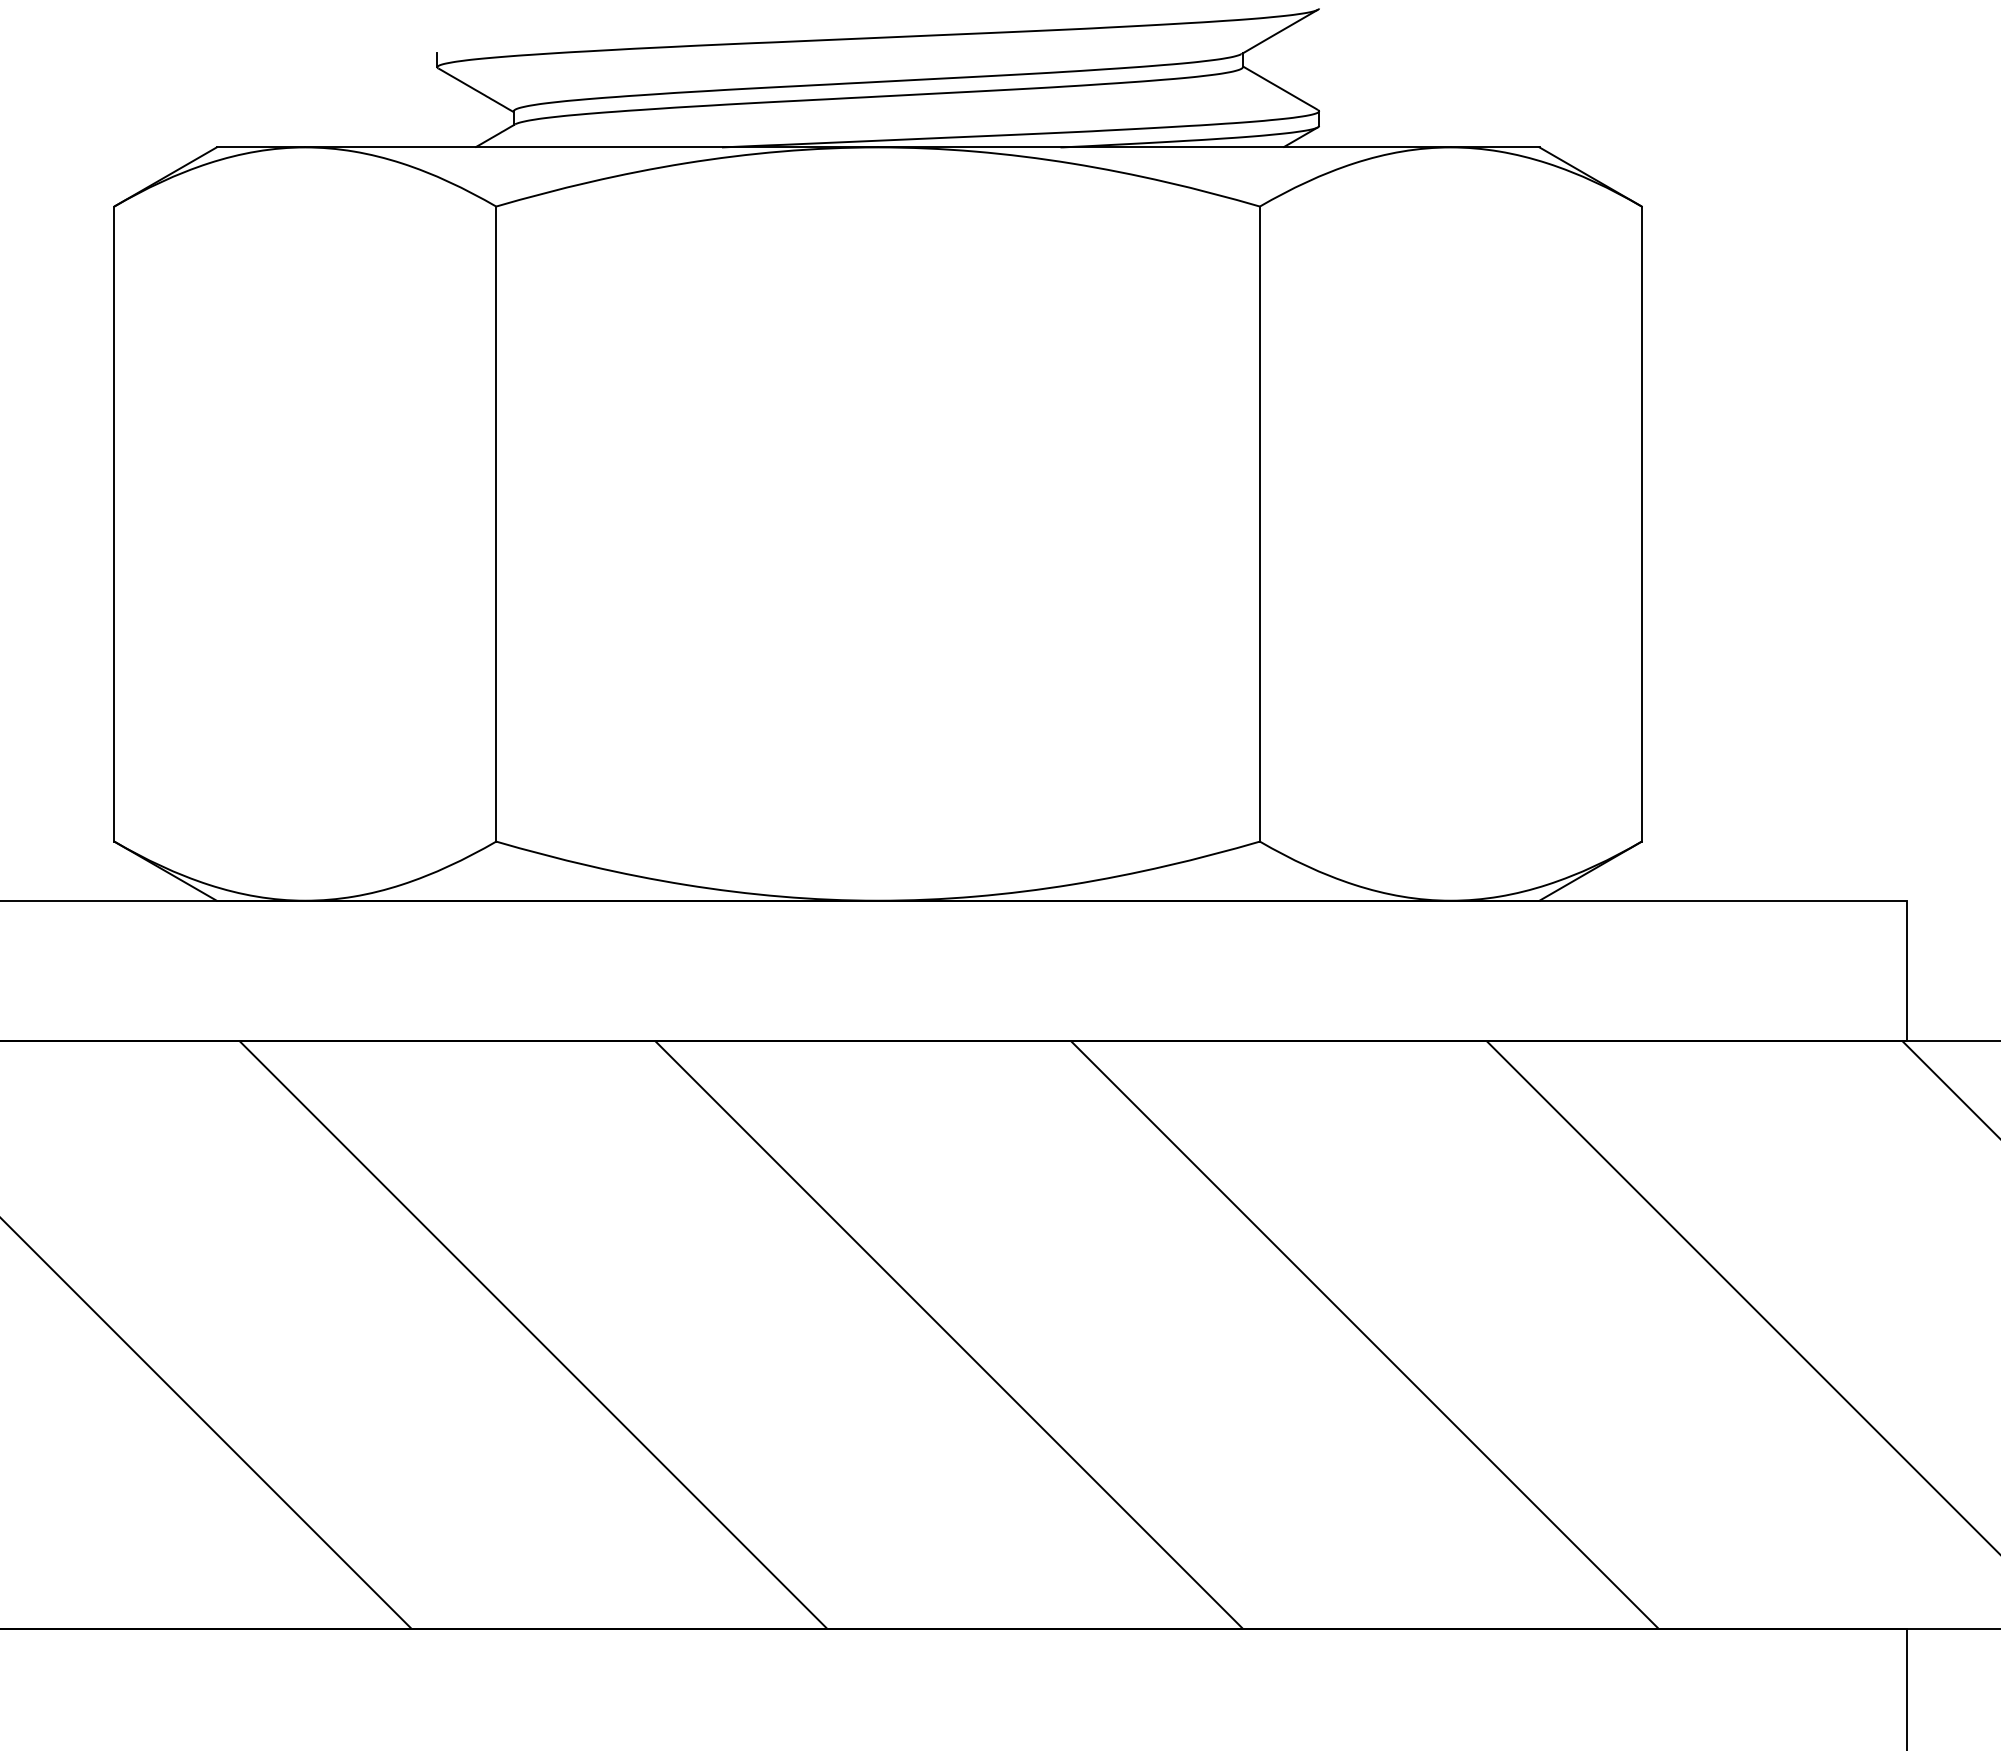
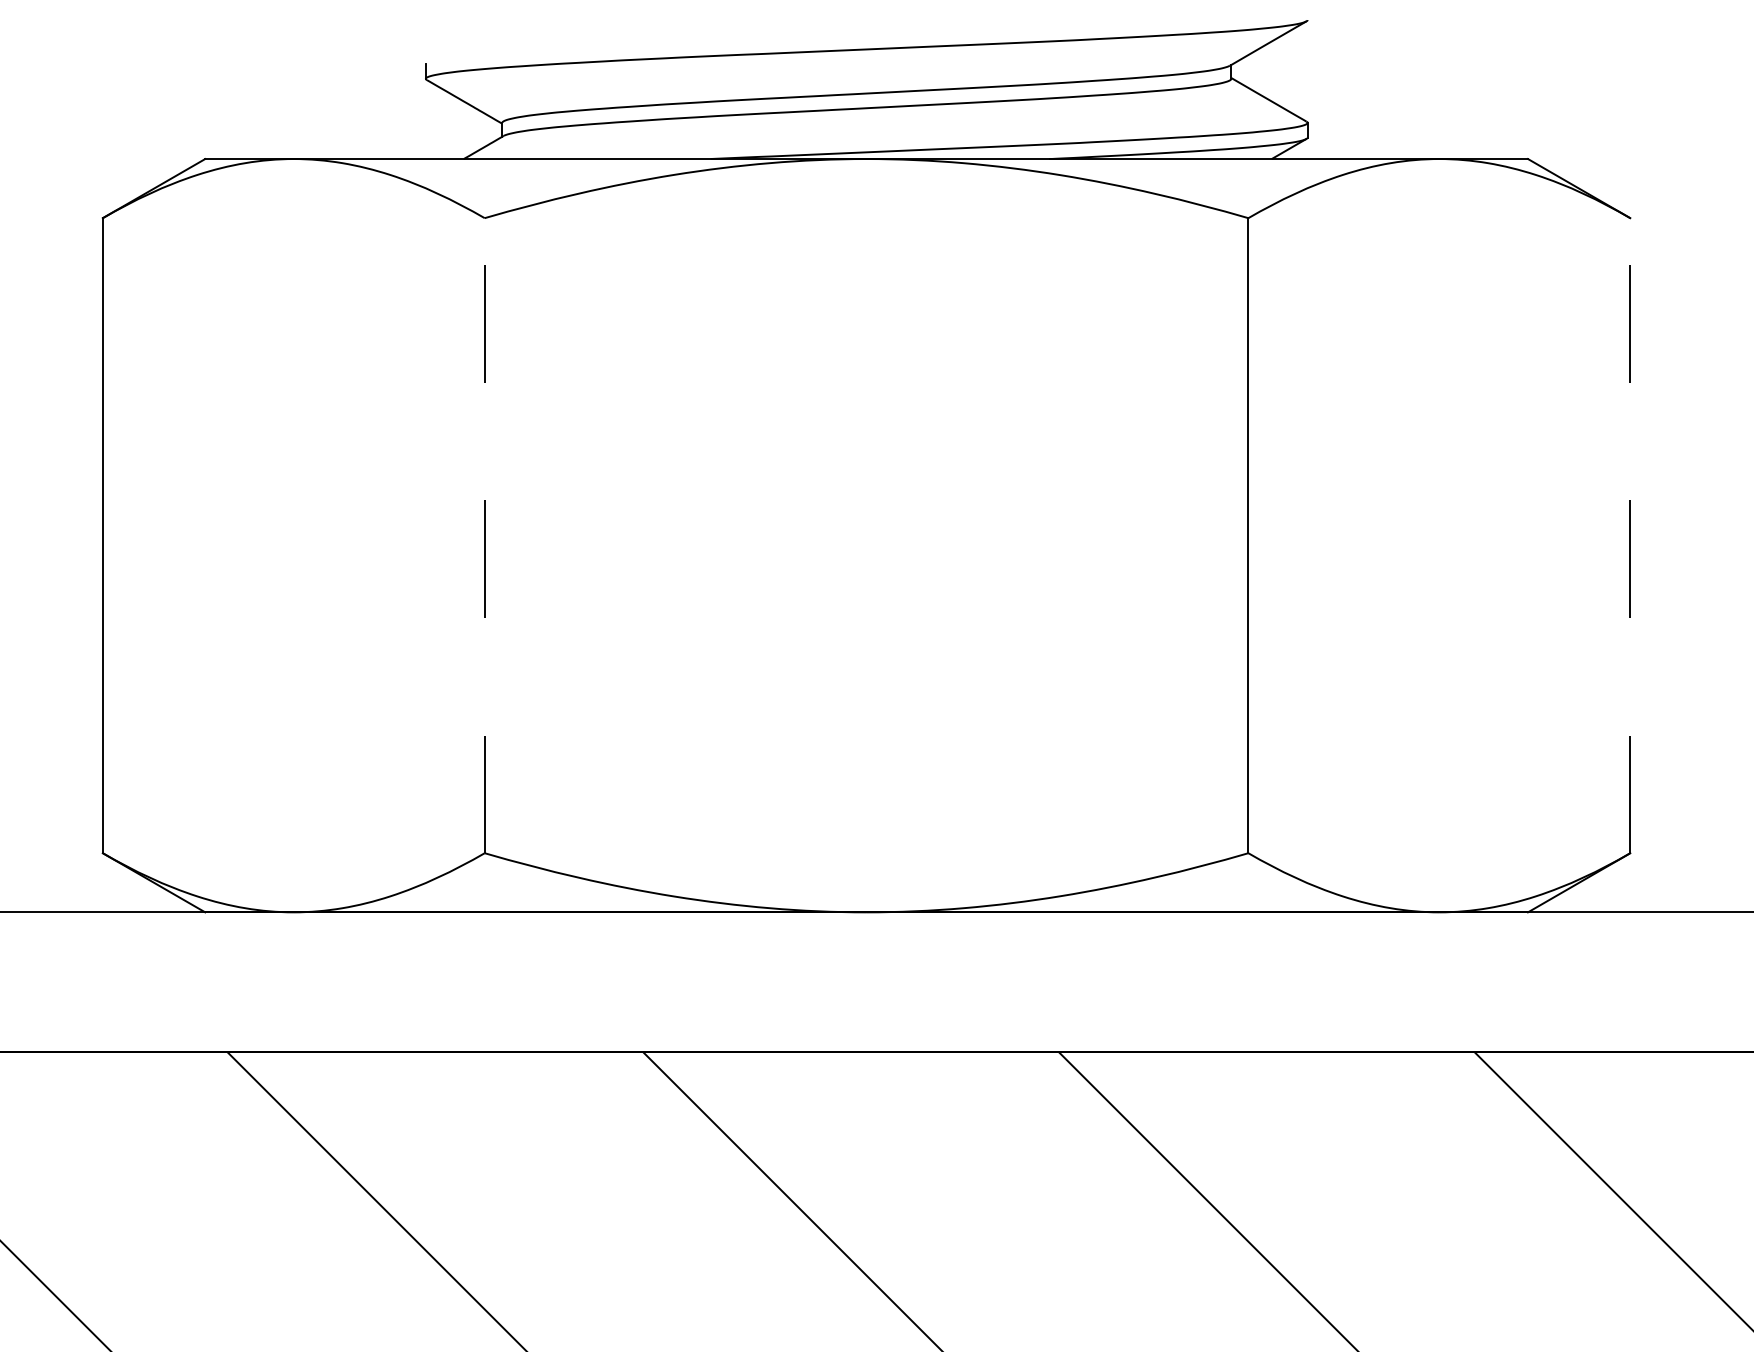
line: (496, 524) -> (484, 536), solid -> dashed
line: (1641, 524) -> (1629, 536), solid -> dashed

